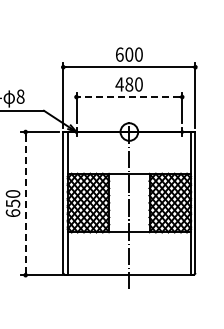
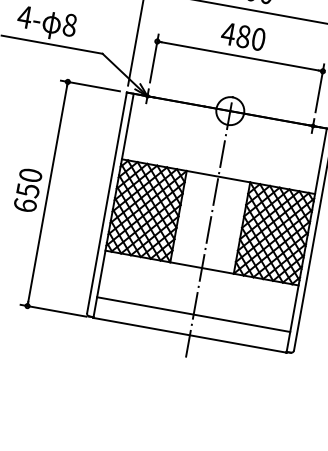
line: (128, 97) -> (238, 56), dashed -> solid
line: (25, 203) -> (47, 193), dashed -> solid
line: (129, 261) -> (194, 313), added

